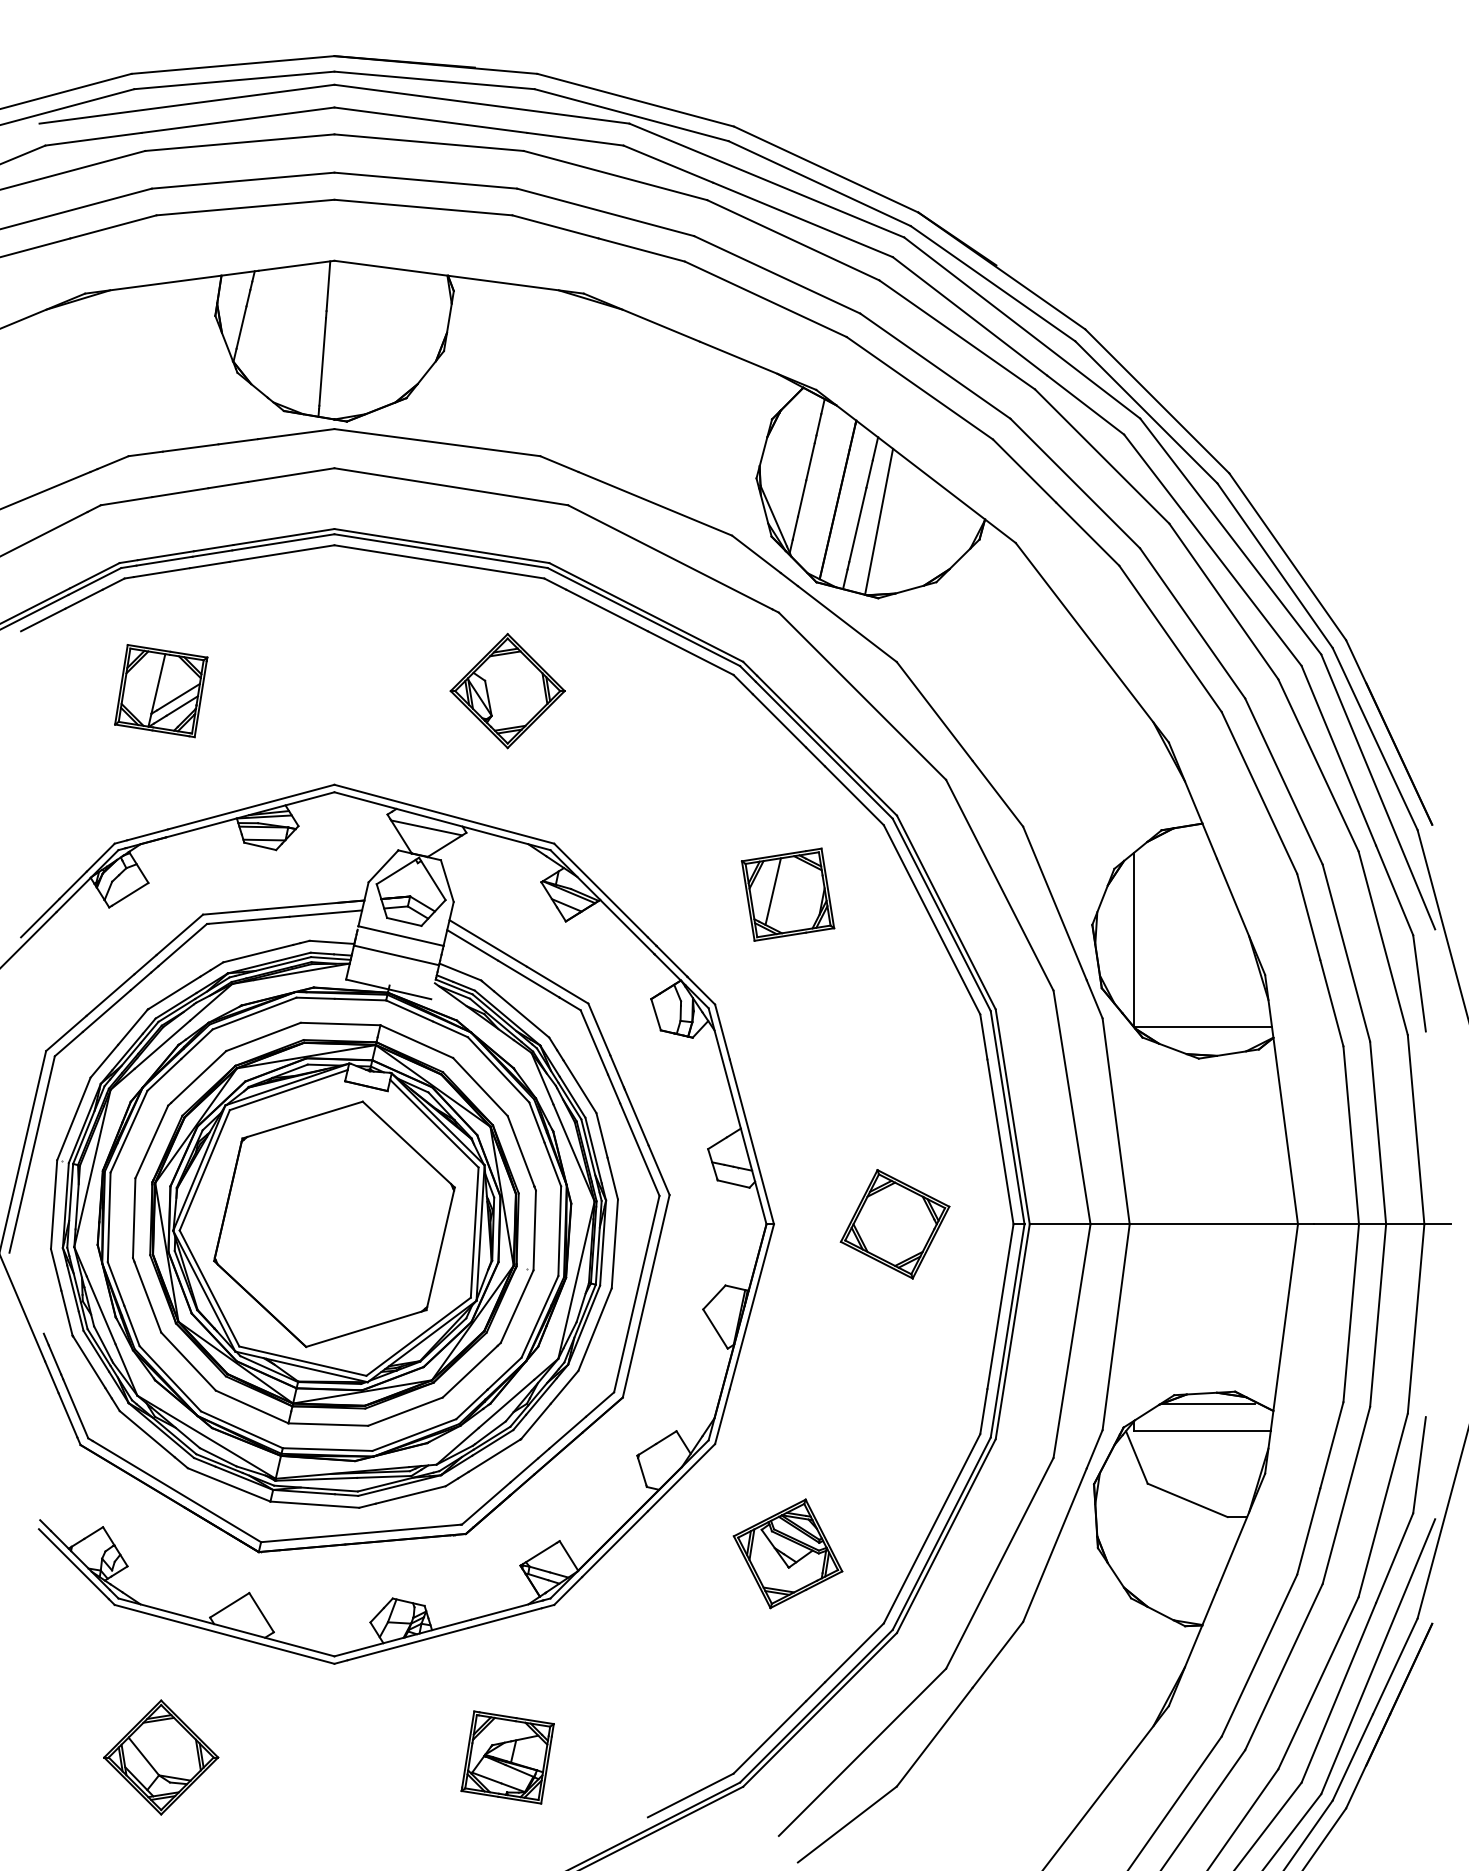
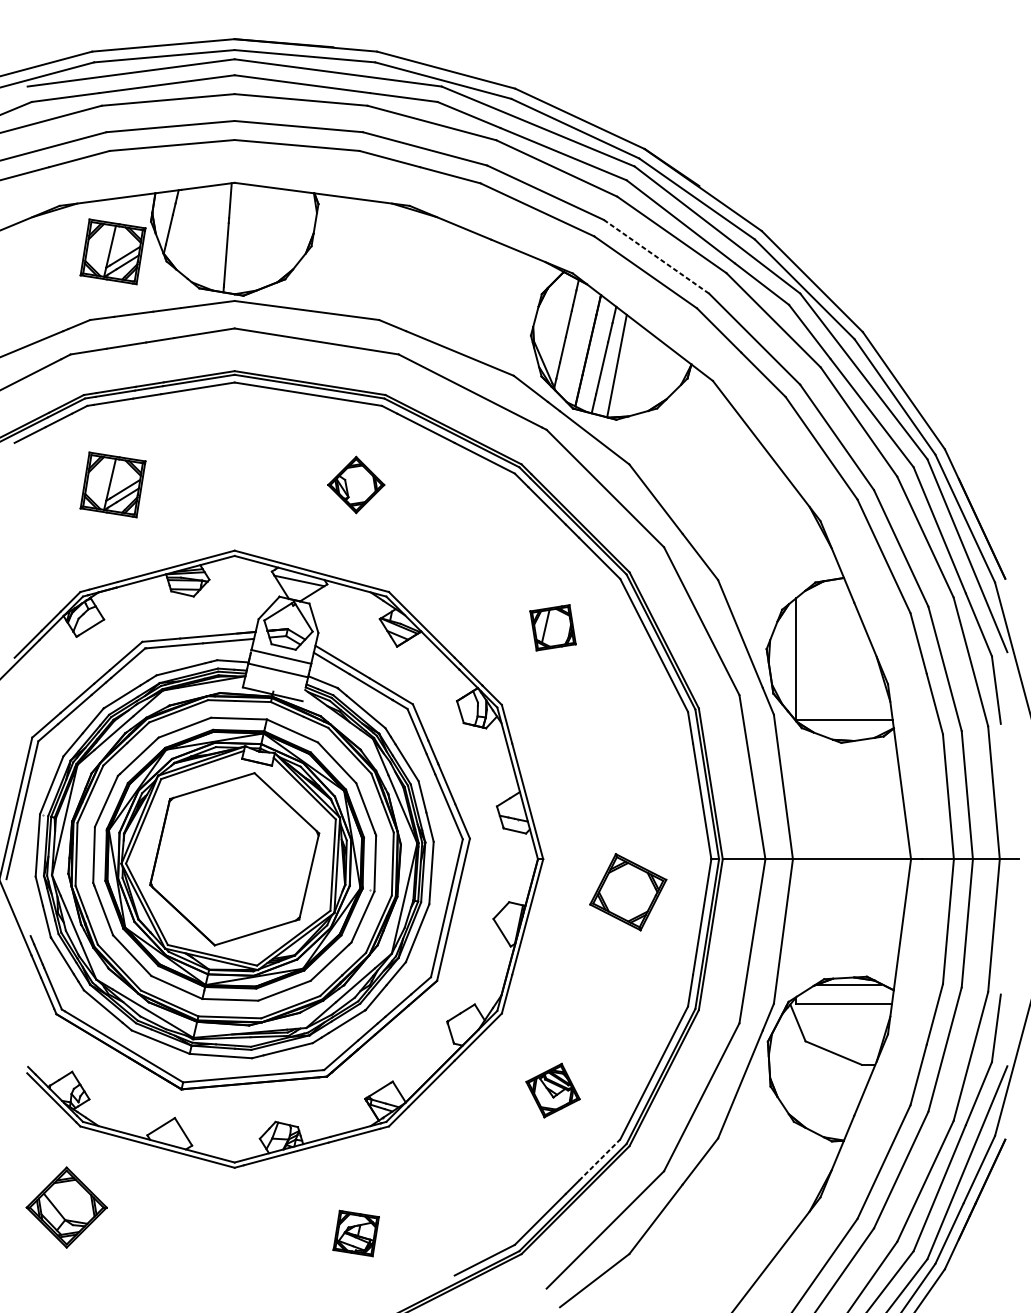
part: (161, 359) -> (113, 252), added
line: (935, 366) -> (656, 257), solid -> dashed
part: (507, 691) -> (356, 485), size x0.7
part: (787, 894) -> (552, 627), size x0.7
part: (894, 1224) -> (627, 892), moved
part: (787, 1553) -> (552, 1090), size x0.7
line: (854, 1652) -> (599, 1159), solid -> dashed
part: (161, 1757) -> (66, 1207), moved
part: (507, 1757) -> (356, 1233), size x0.7

